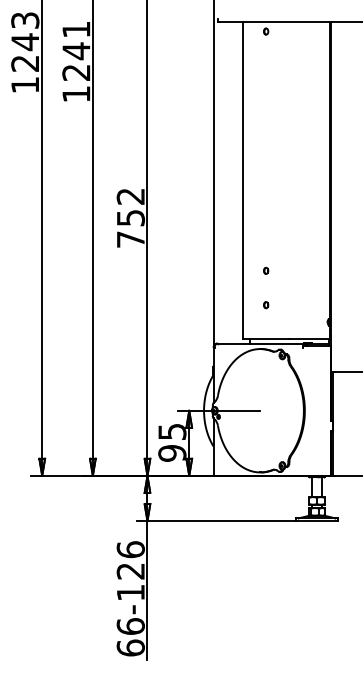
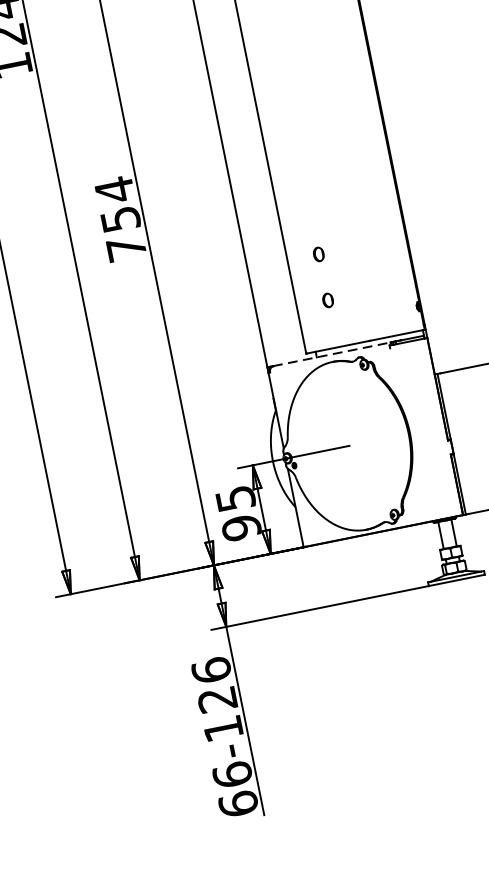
text: (130, 196) -> (114, 190), 752 -> 754
part: (266, 270) -> (319, 253), size x1.6
part: (266, 305) -> (329, 301), size x1.6
line: (262, 343) -> (334, 353), solid -> dashed

